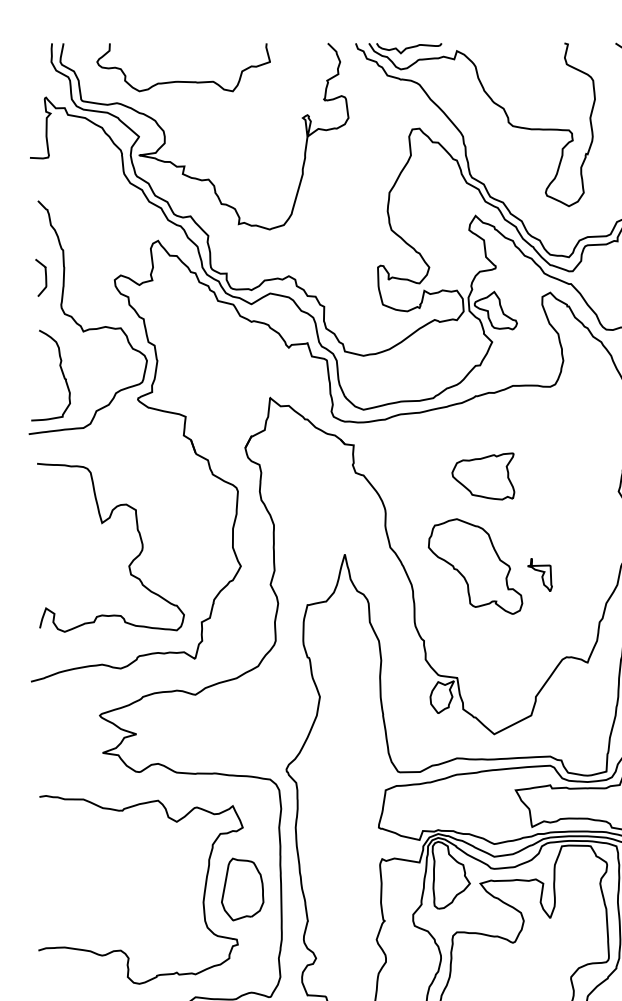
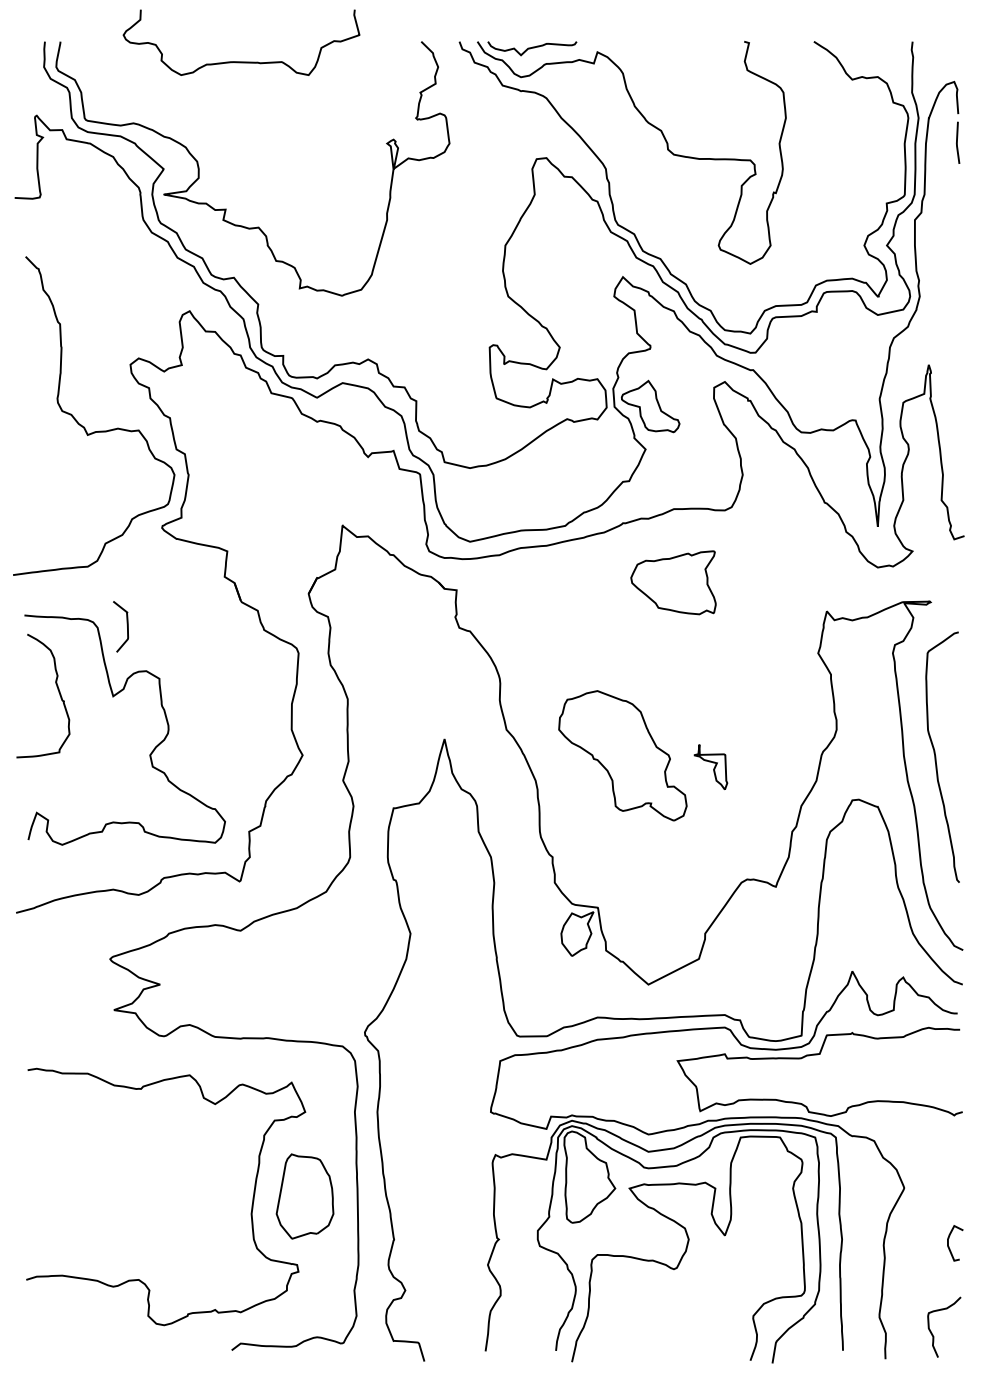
curve: (183, 81) -> (241, 61), moved
curve: (45, 276) -> (126, 624), moved
curve: (61, 370) -> (57, 689), moved
part: (483, 476) -> (673, 582), moved

